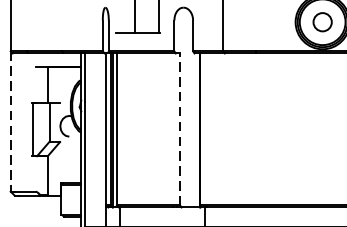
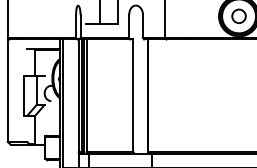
line: (10, 120) -> (7, 89), dashed -> solid
line: (180, 129) -> (133, 95), dashed -> solid

